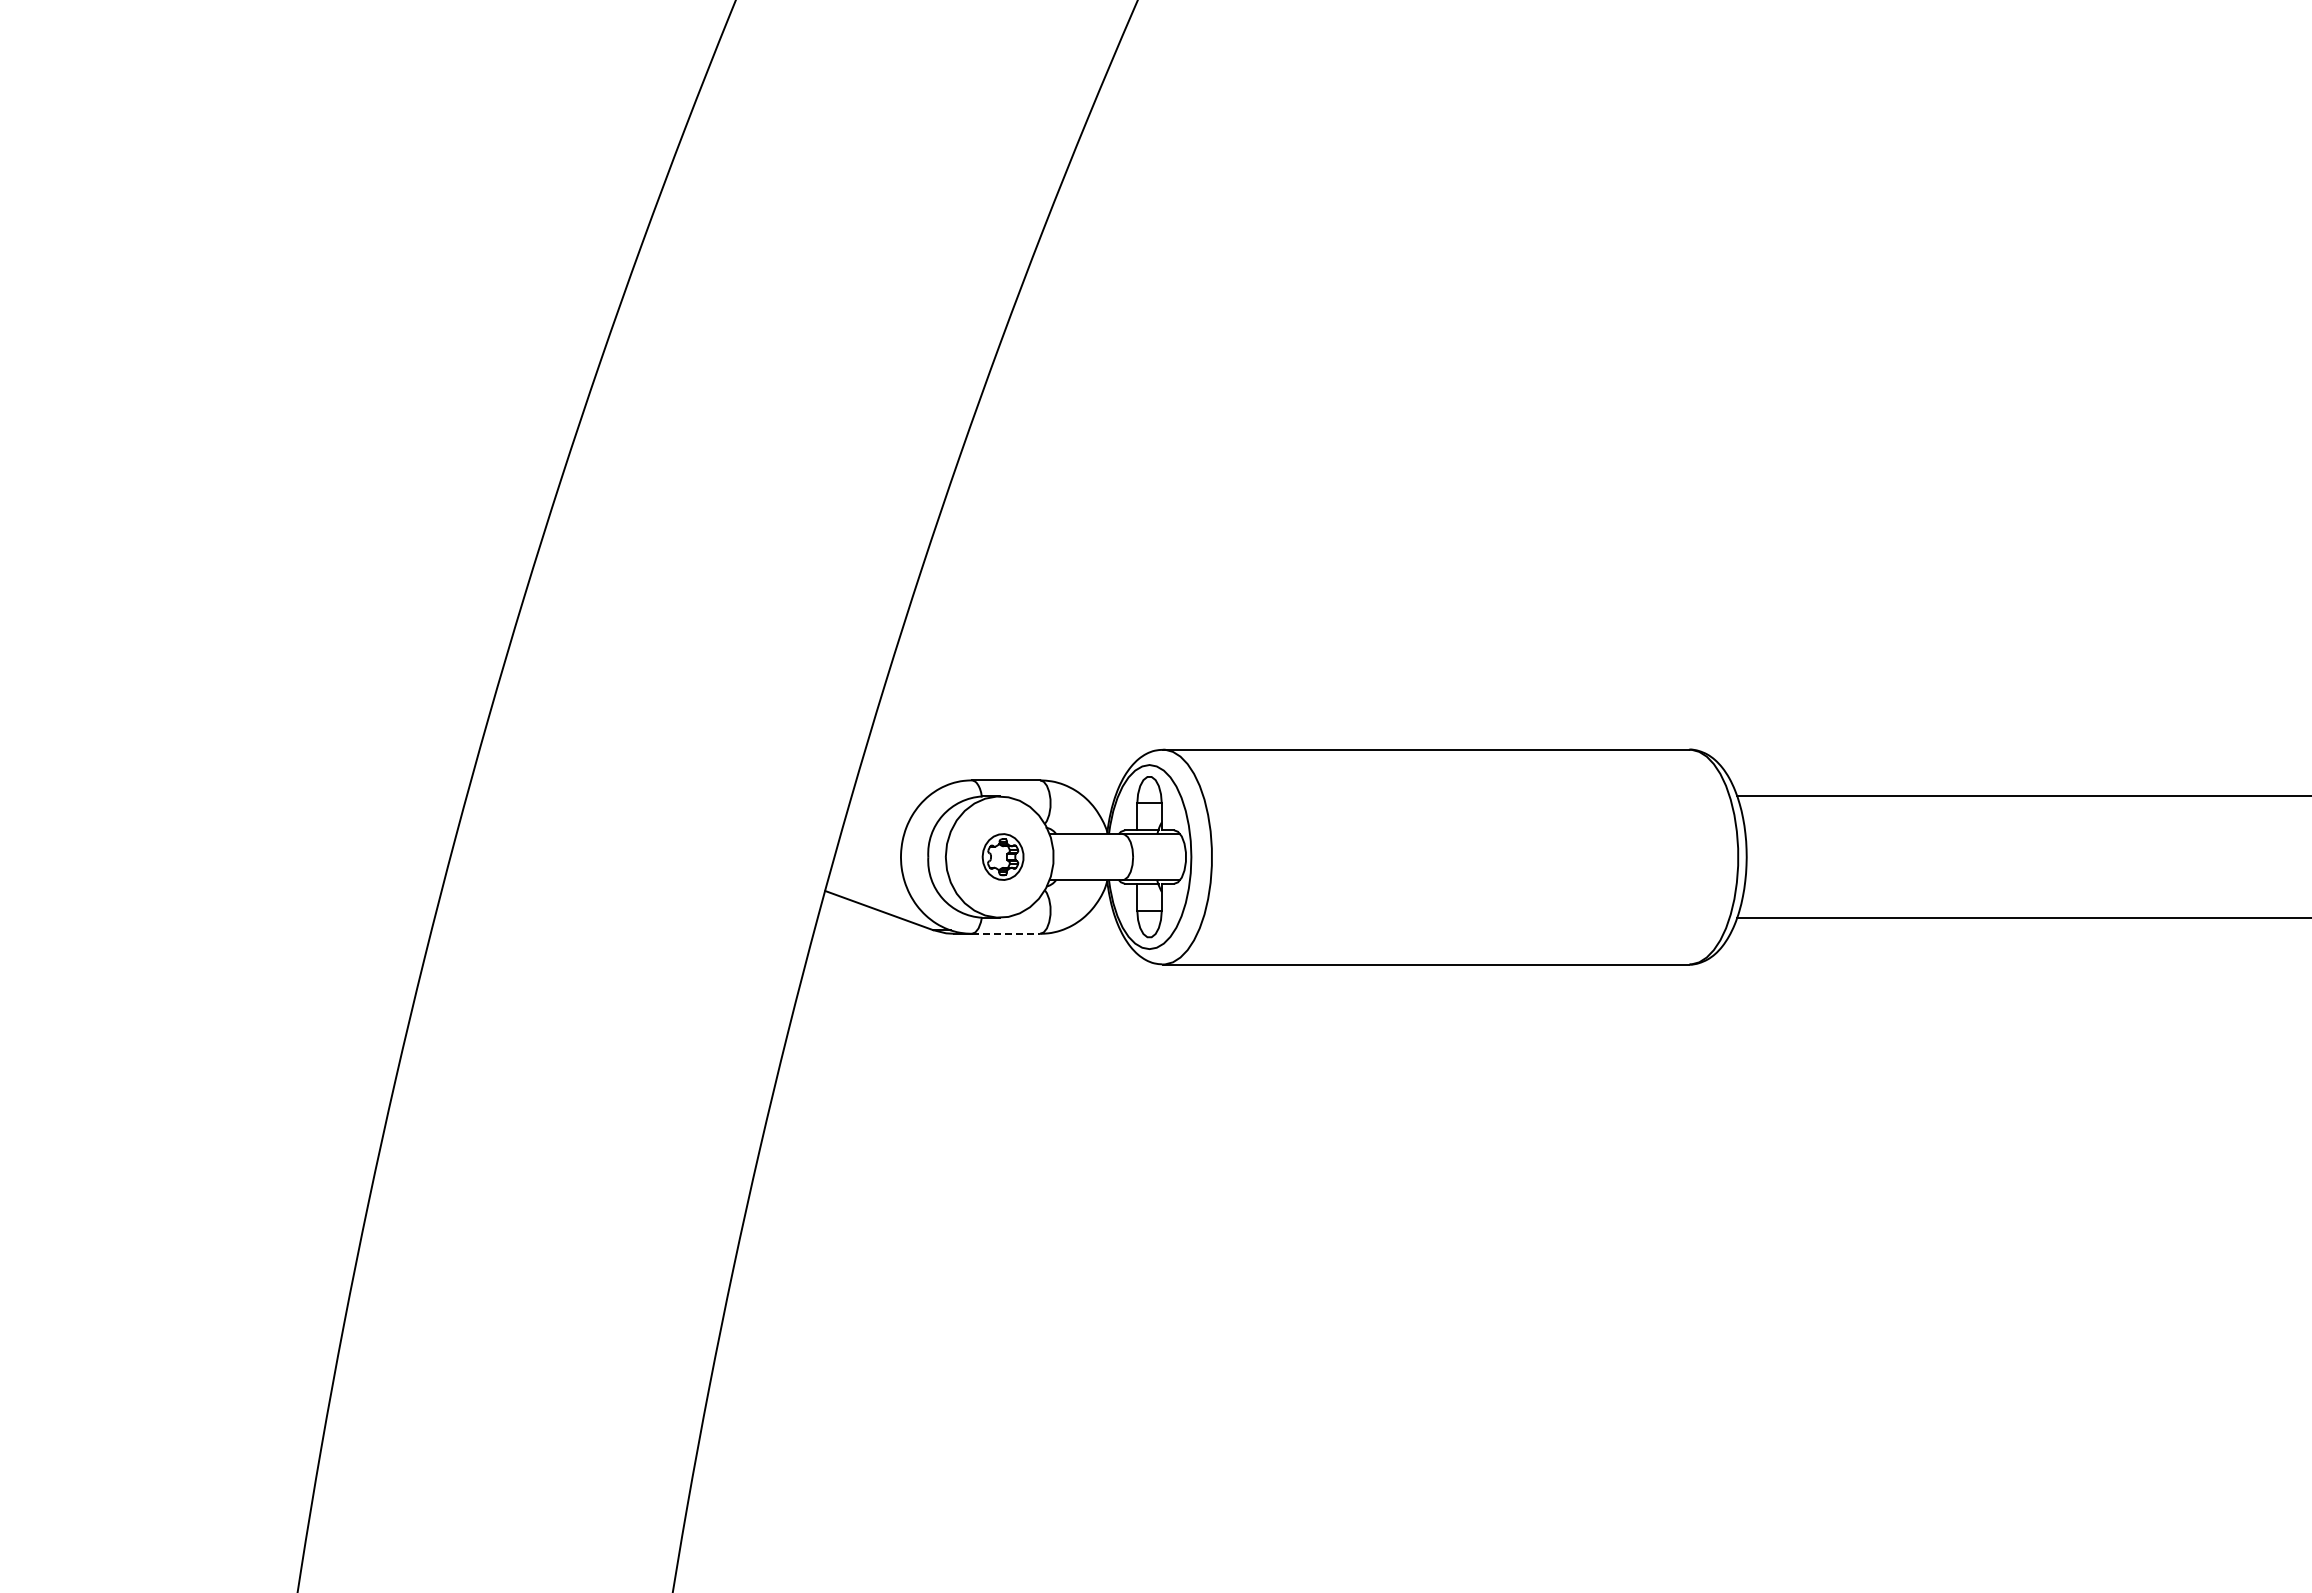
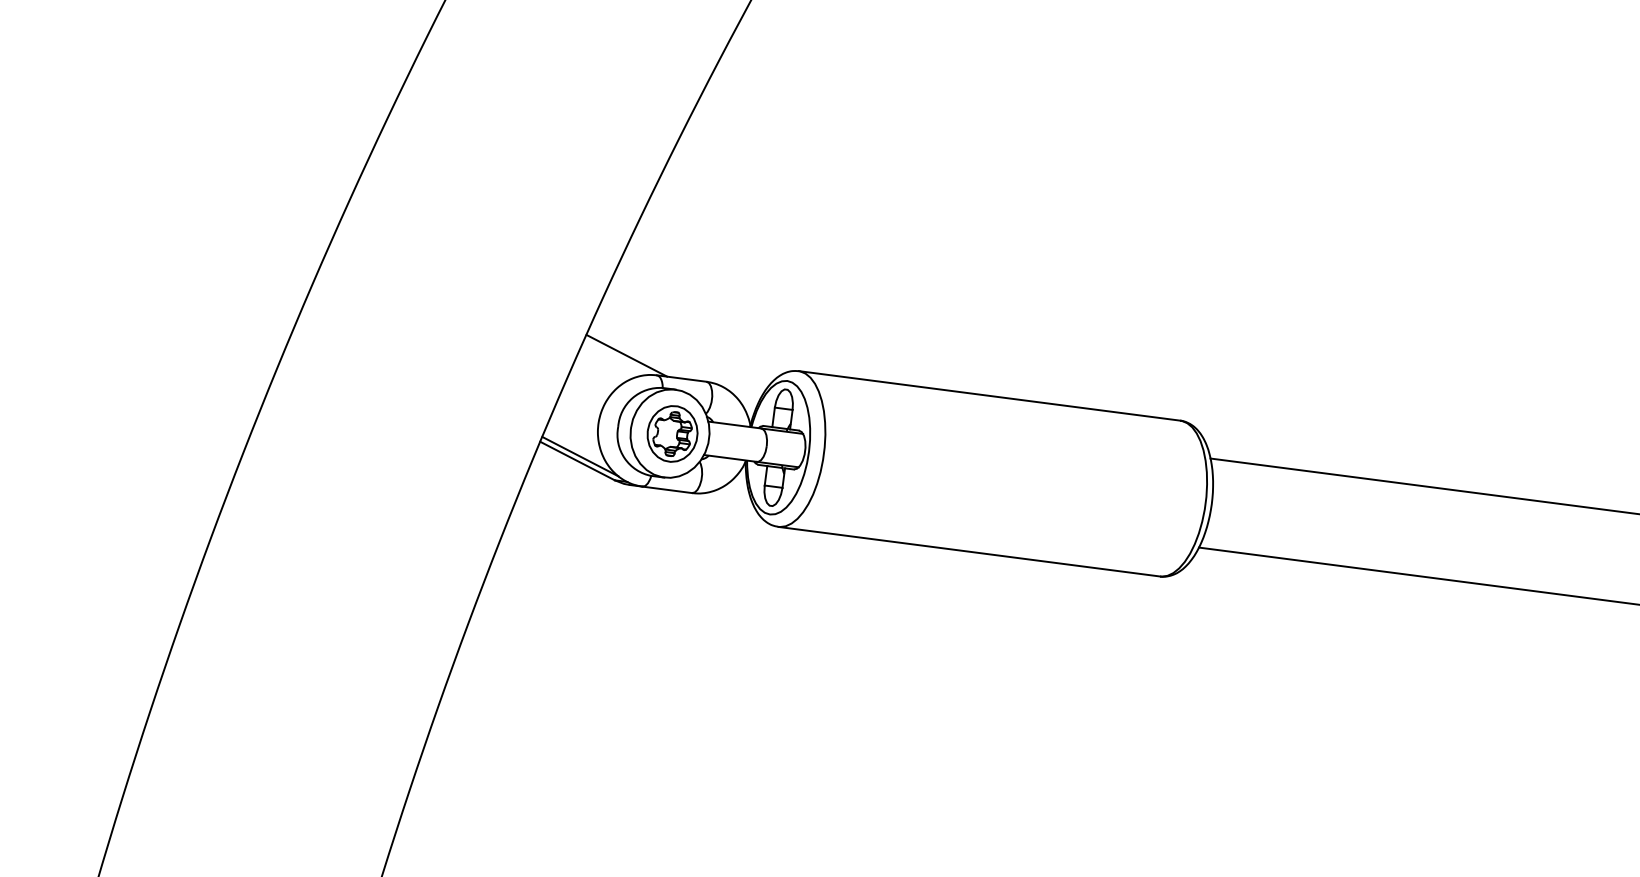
line: (927, 758) -> (626, 355), added
part: (1002, 856) -> (672, 433), size x1.67
line: (882, 904) -> (580, 456), added
line: (1006, 933) -> (667, 489), dashed -> solid

